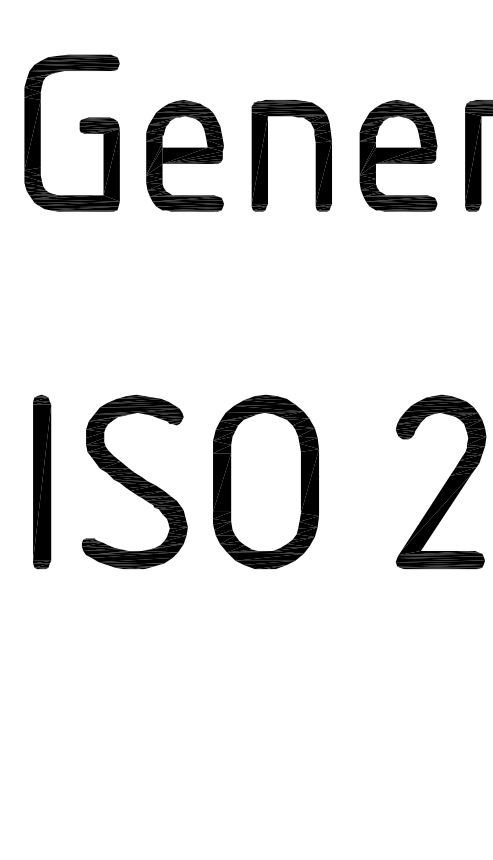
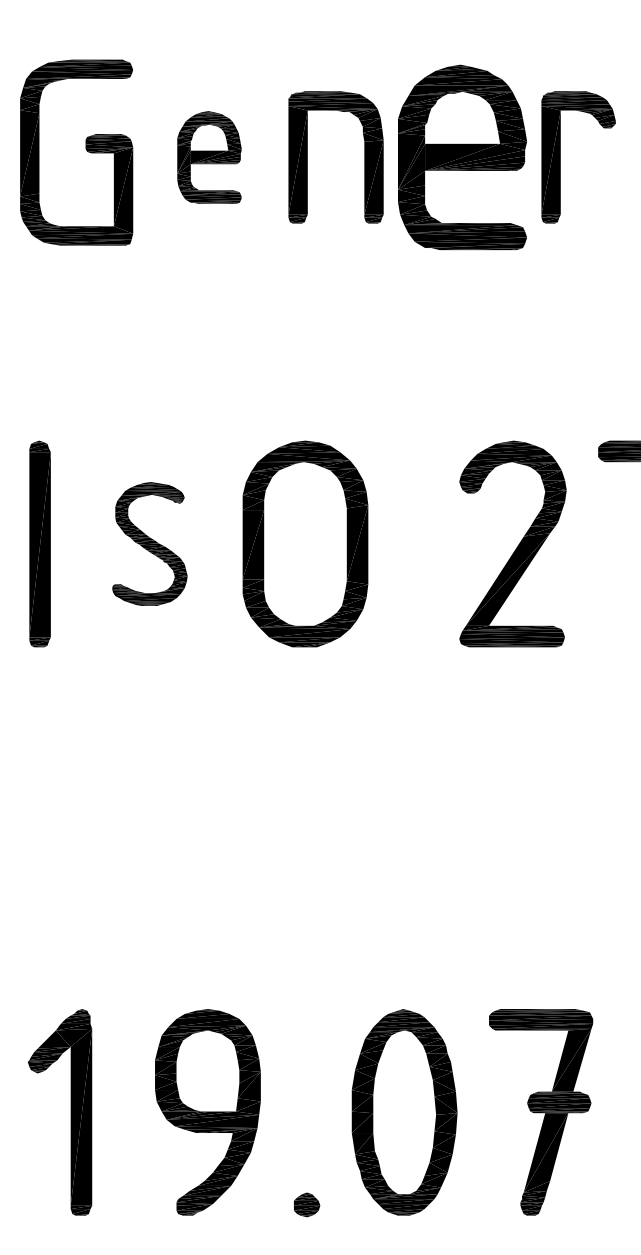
part: (79, 130) -> (85, 149), moved
part: (185, 155) -> (209, 157), size x0.7
part: (398, 155) -> (462, 157), size x1.4
part: (134, 481) -> (149, 543), size x0.6

